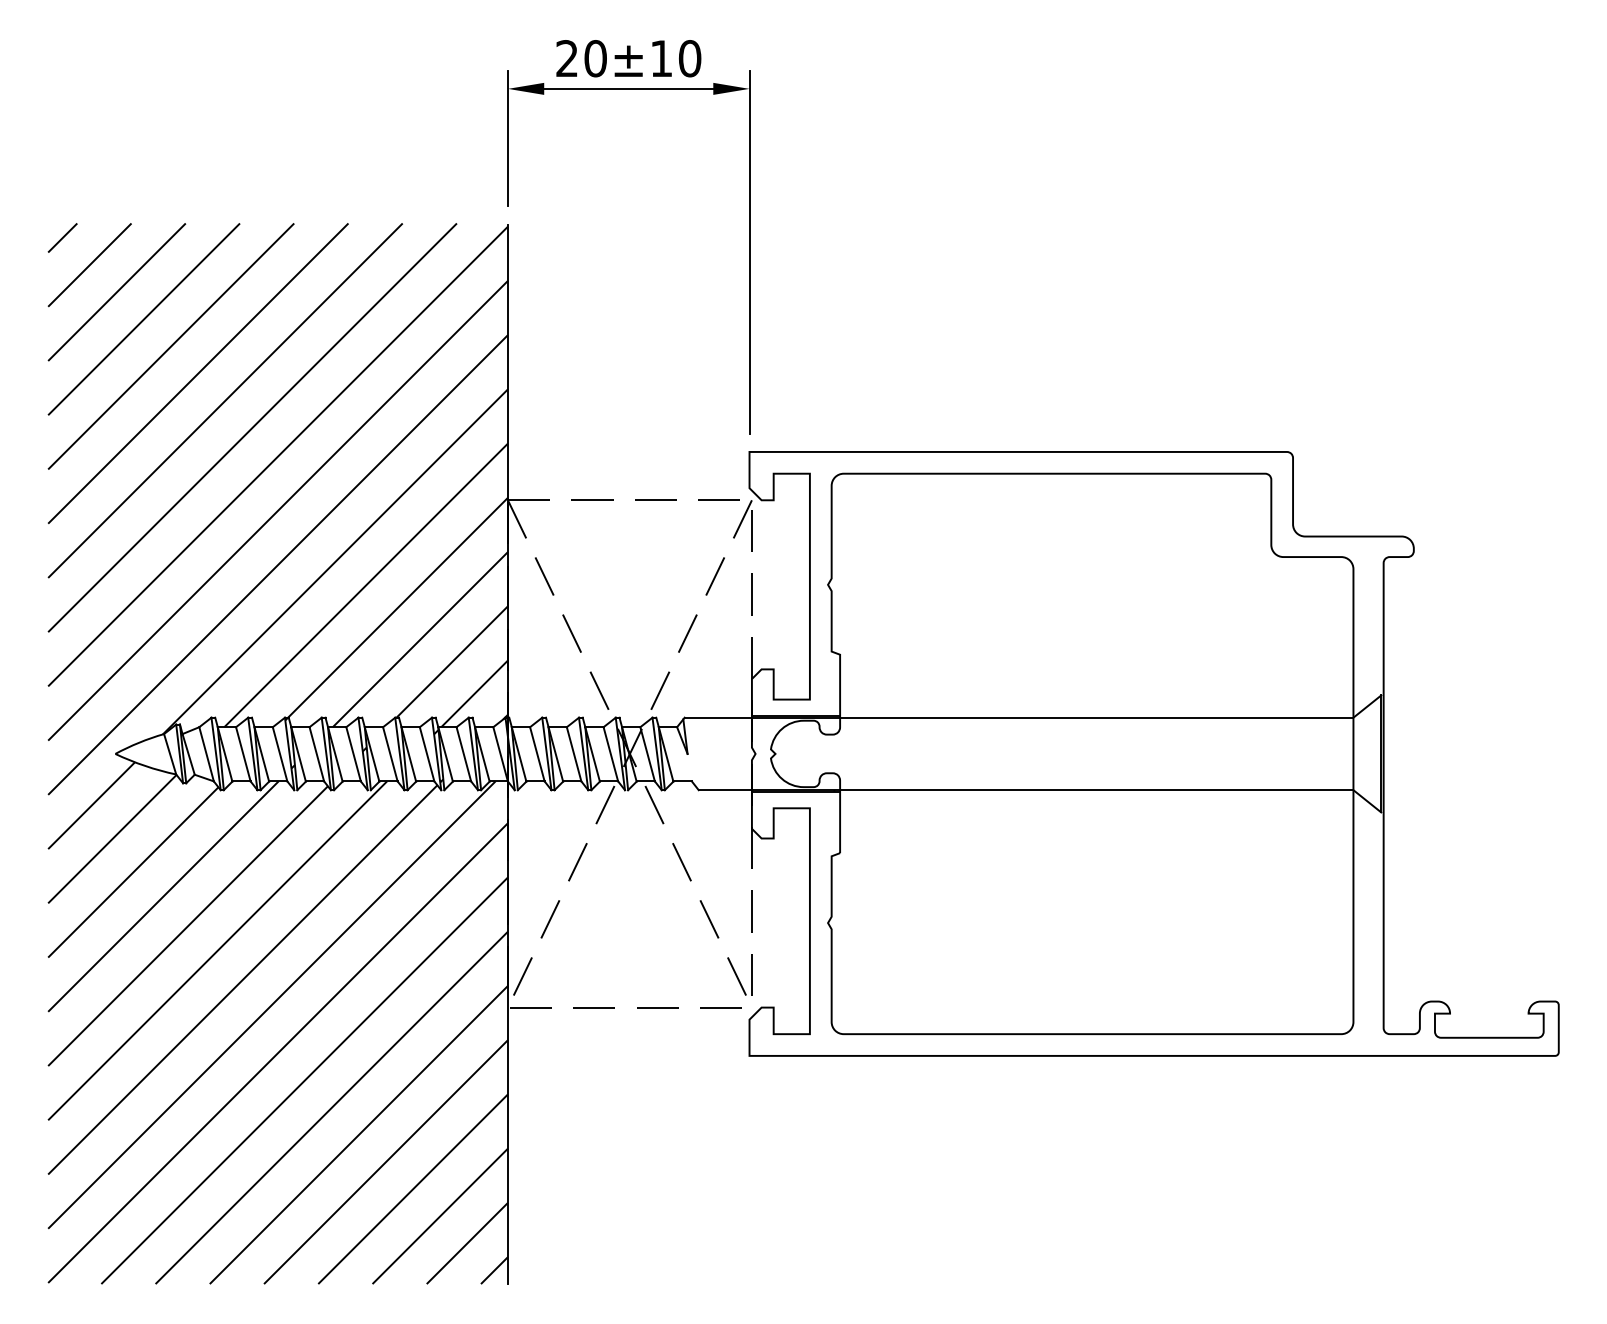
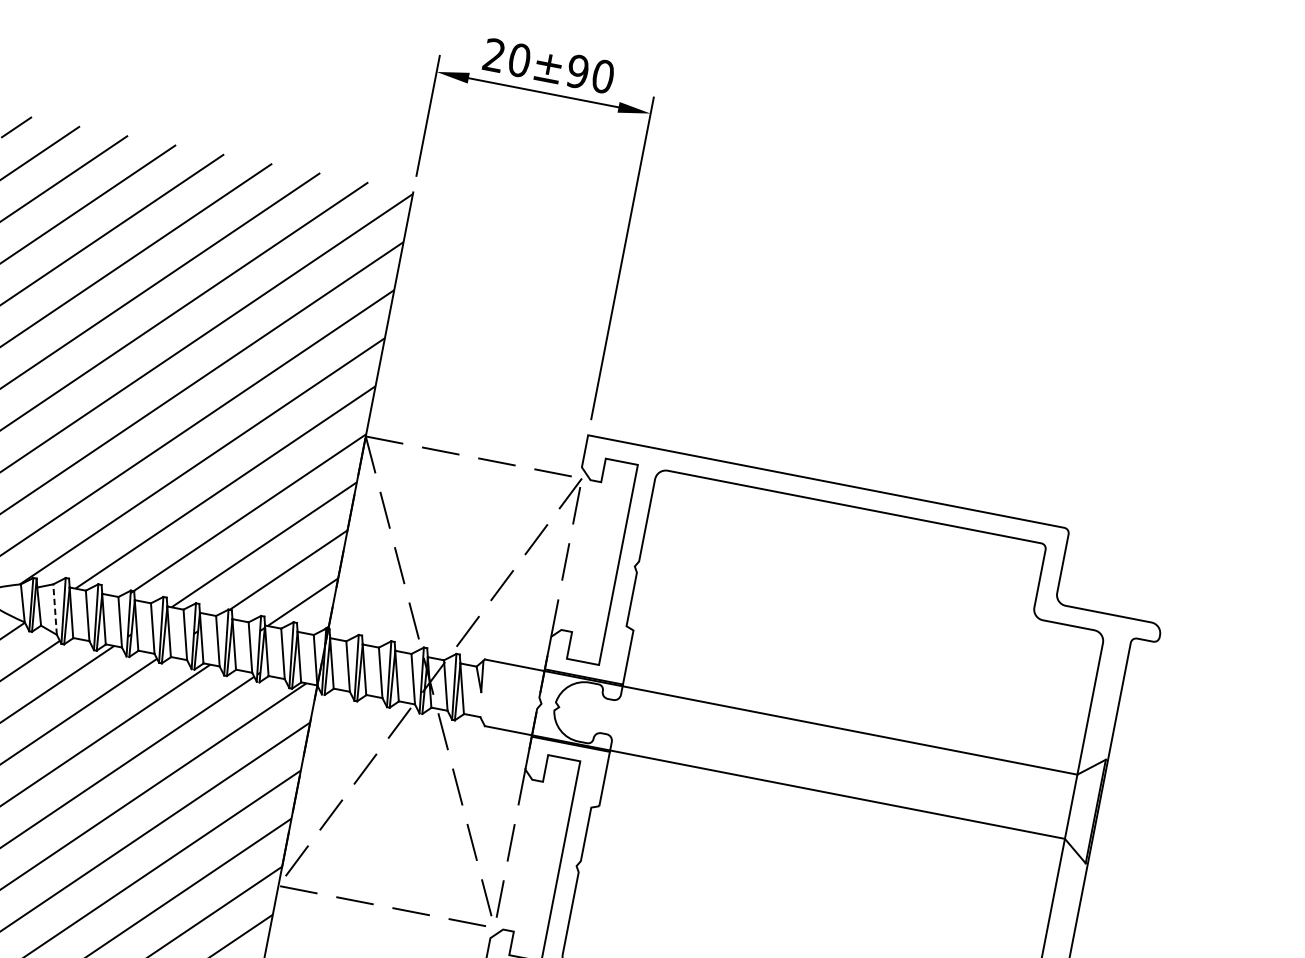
text: (661, 58) -> (577, 71), 20±10 -> 20±90
line: (206, 753) -> (55, 608), solid -> dashed

